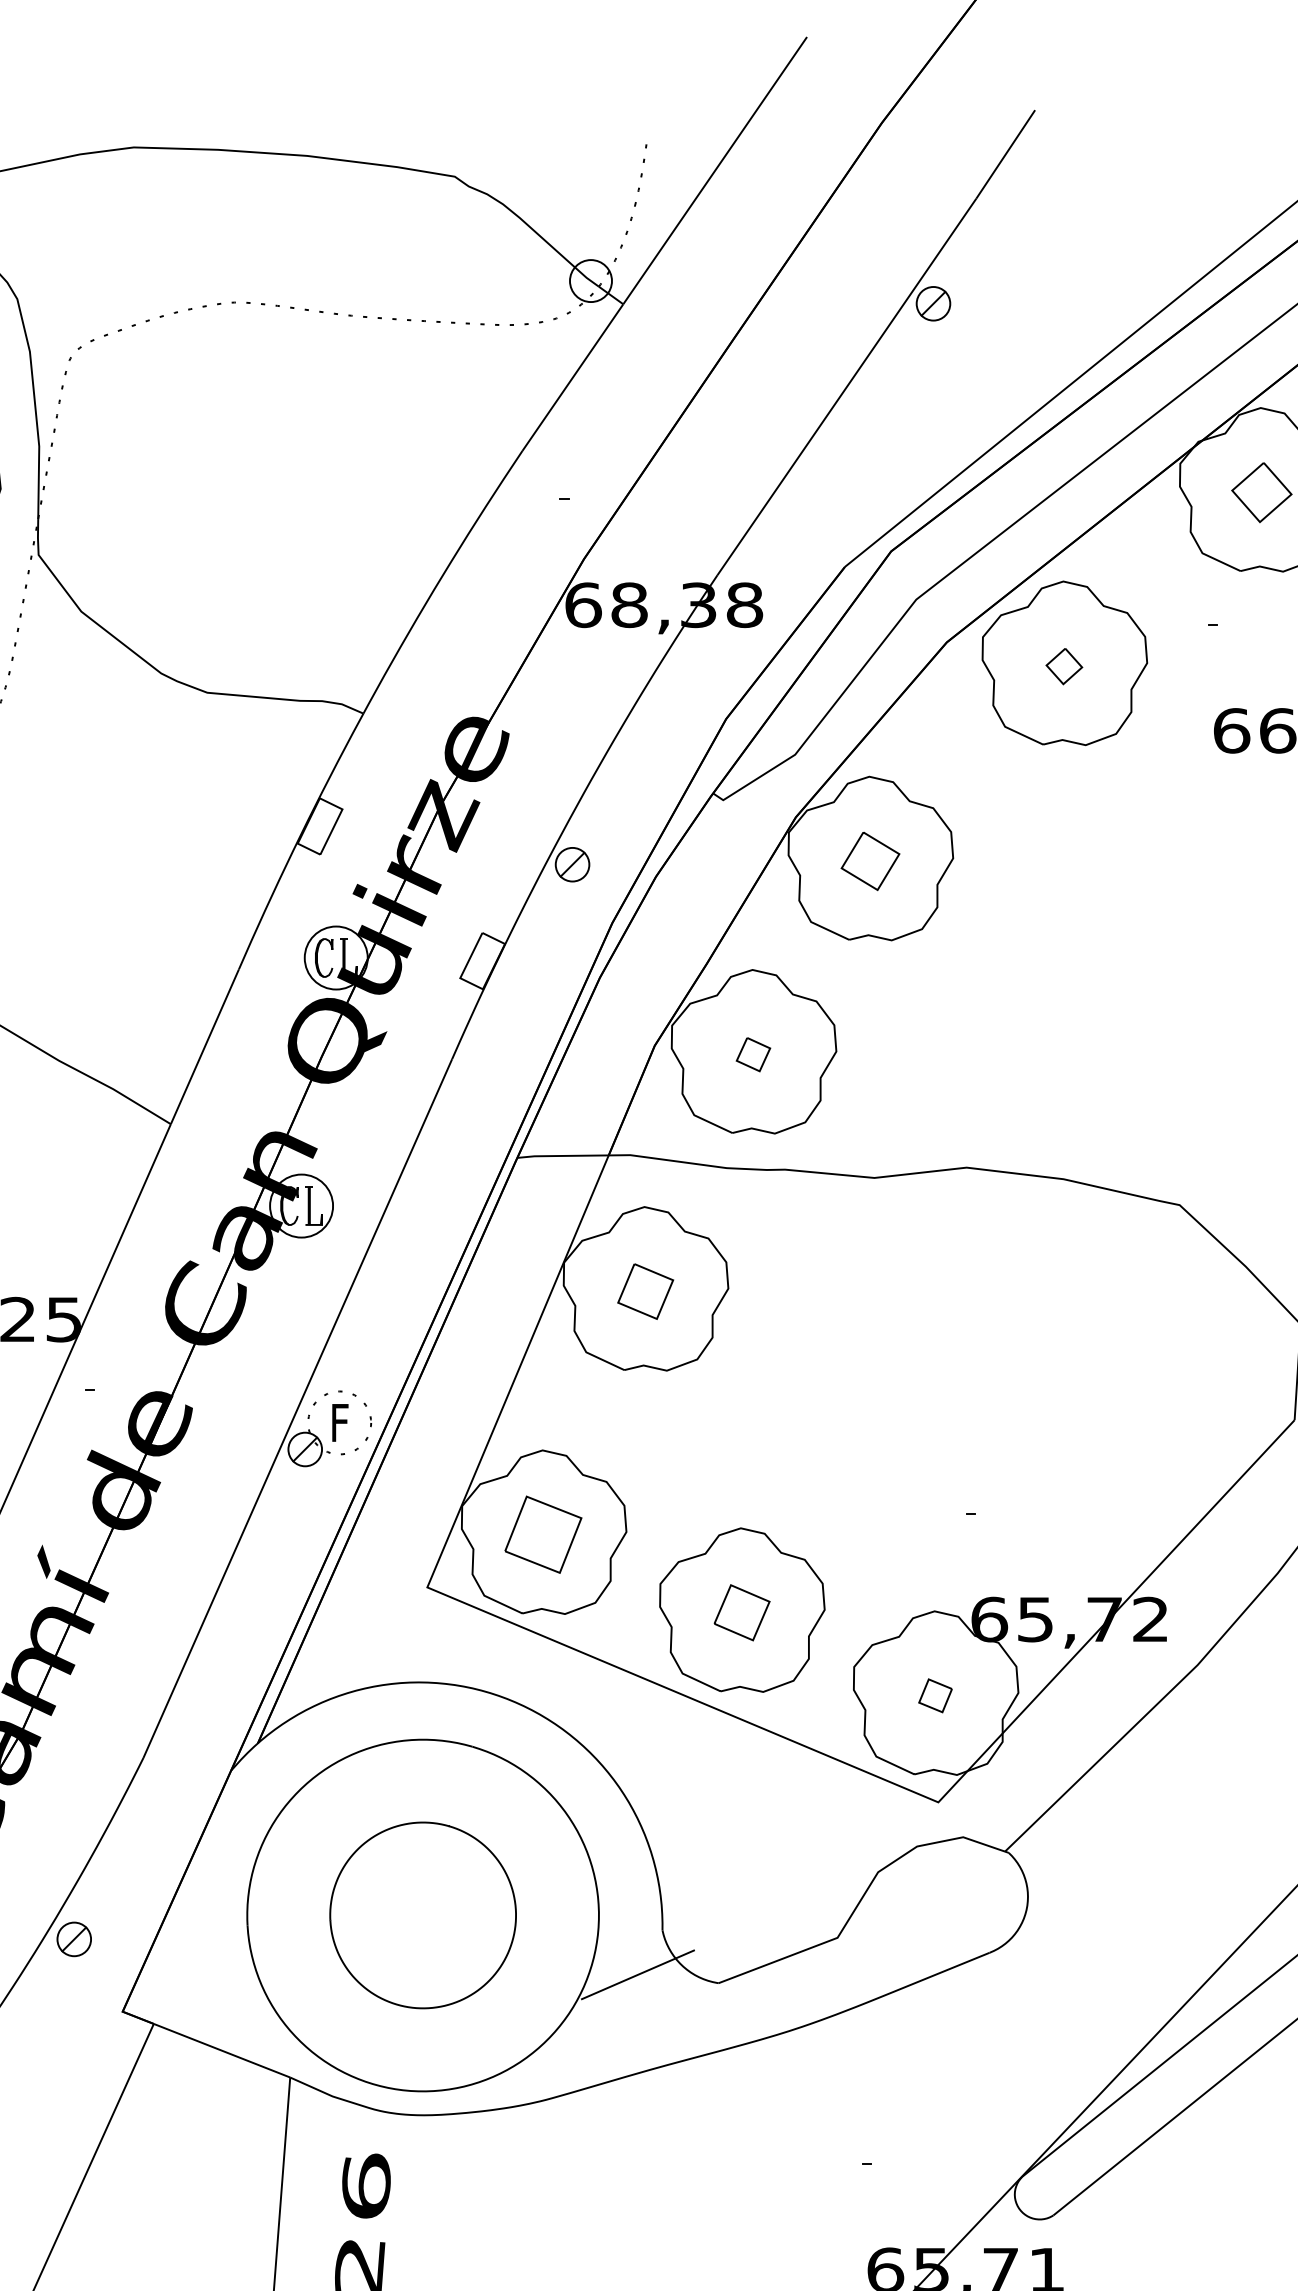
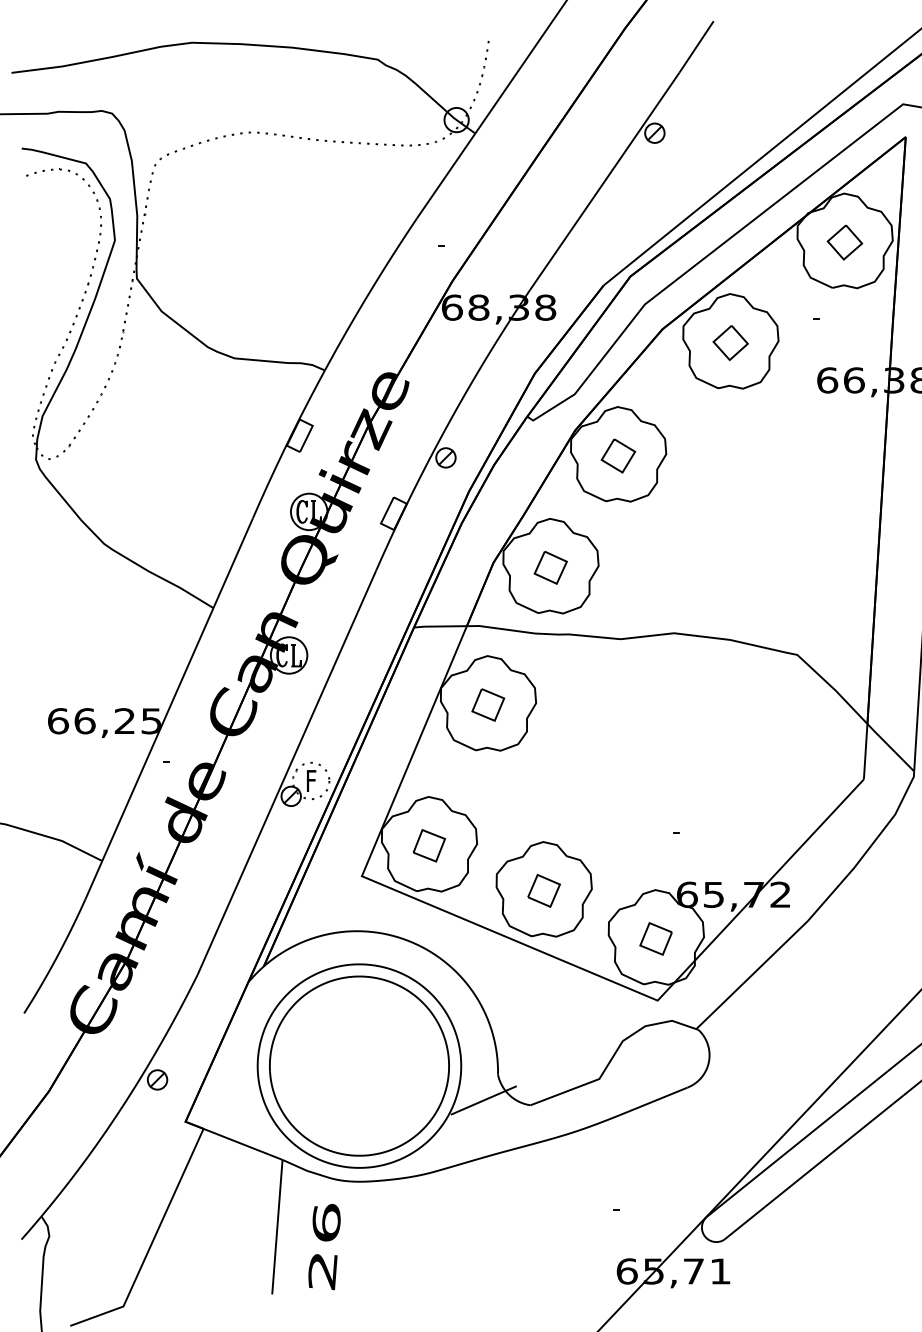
part: (1064, 667) -> (730, 343), size x1.67
part: (753, 1054) -> (550, 567), size x1.67
part: (544, 1534) -> (429, 845), size x0.71
part: (934, 1695) -> (655, 938), size x1.67
part: (423, 1914) -> (359, 1065), size x1.67

